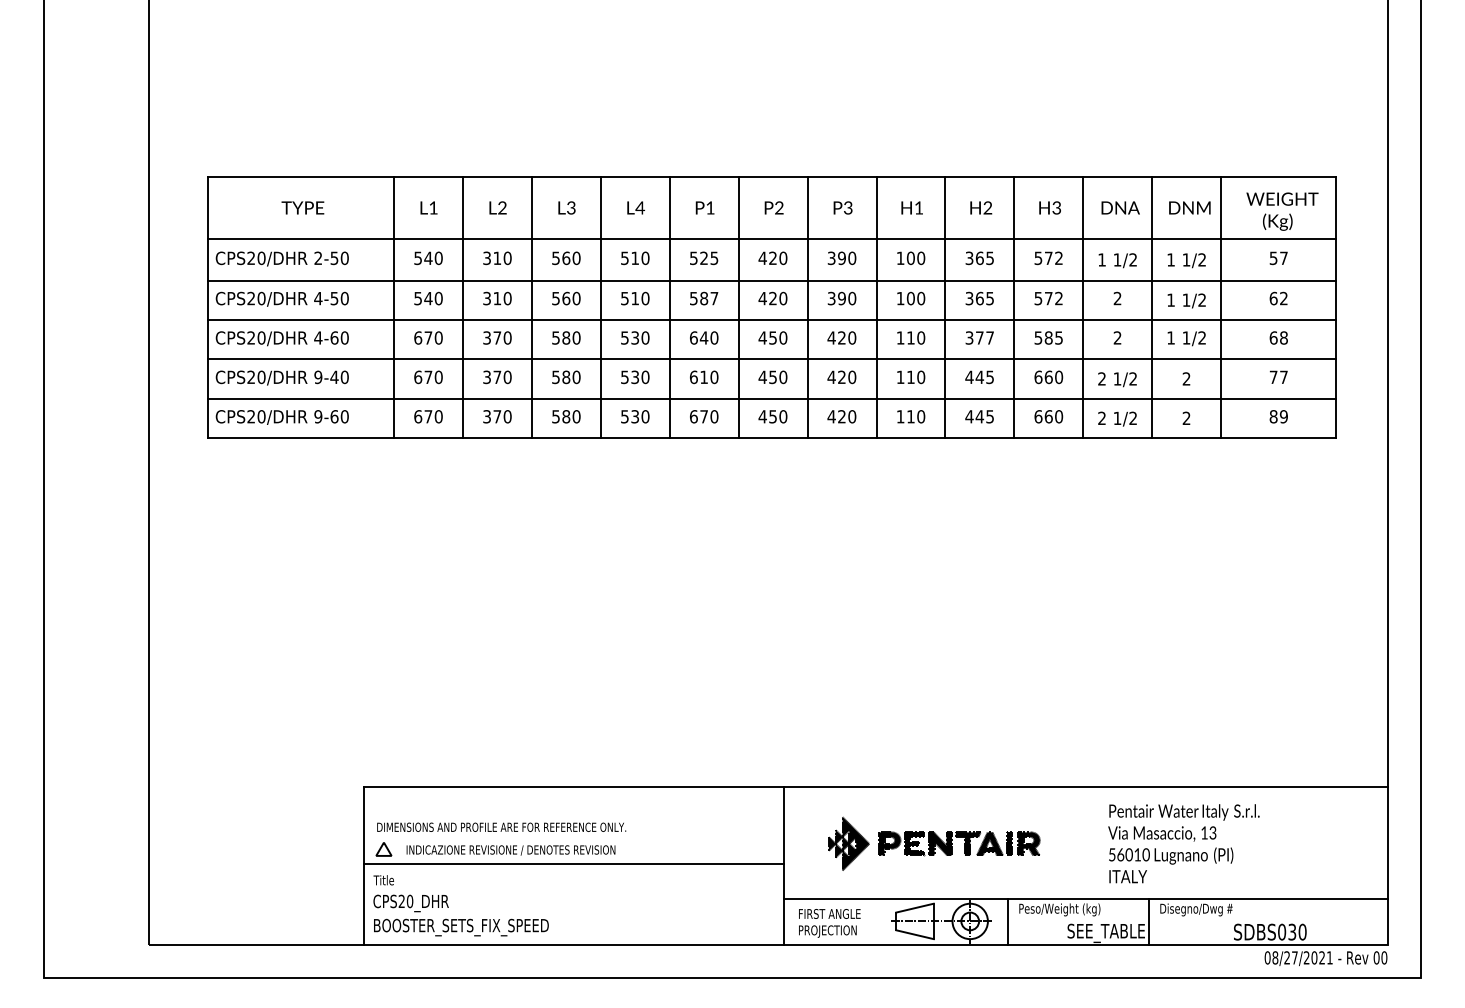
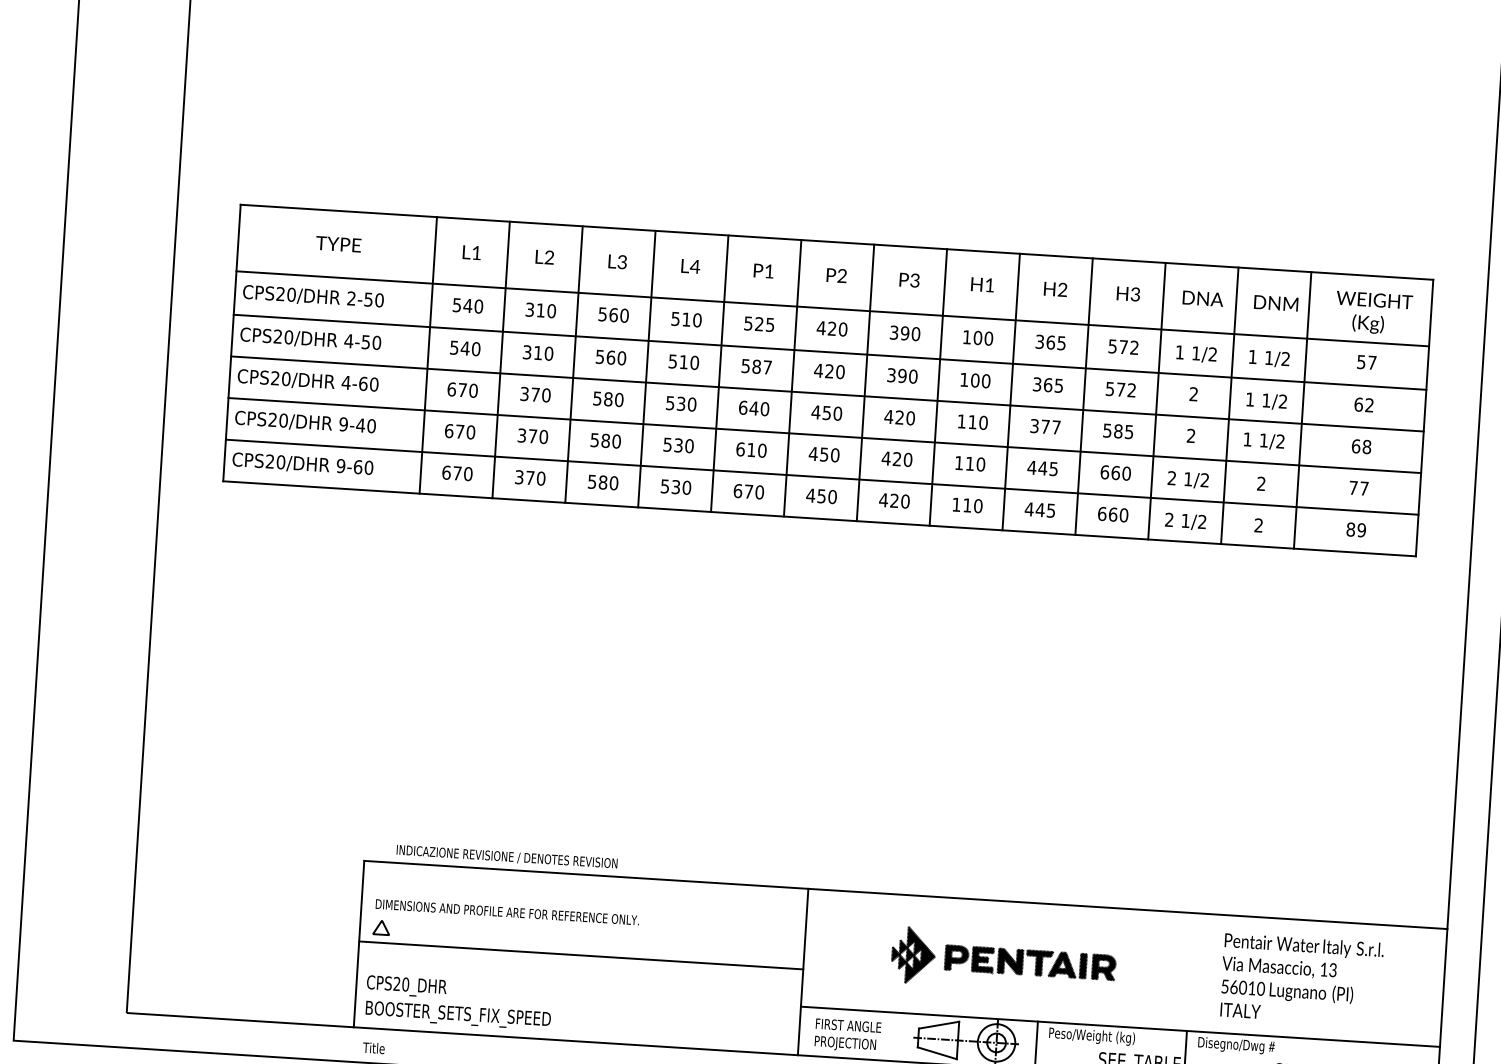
part: (934, 843) -> (1004, 960), moved
text: (1183, 843) -> (1301, 979), moved
text: (510, 850) -> (506, 857), moved
text: (383, 880) -> (373, 1048), moved

